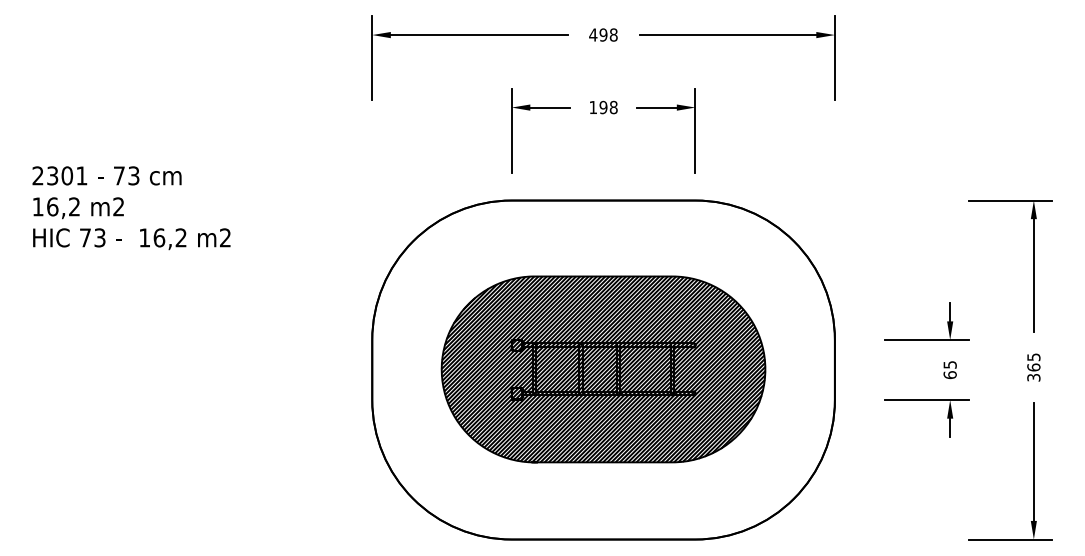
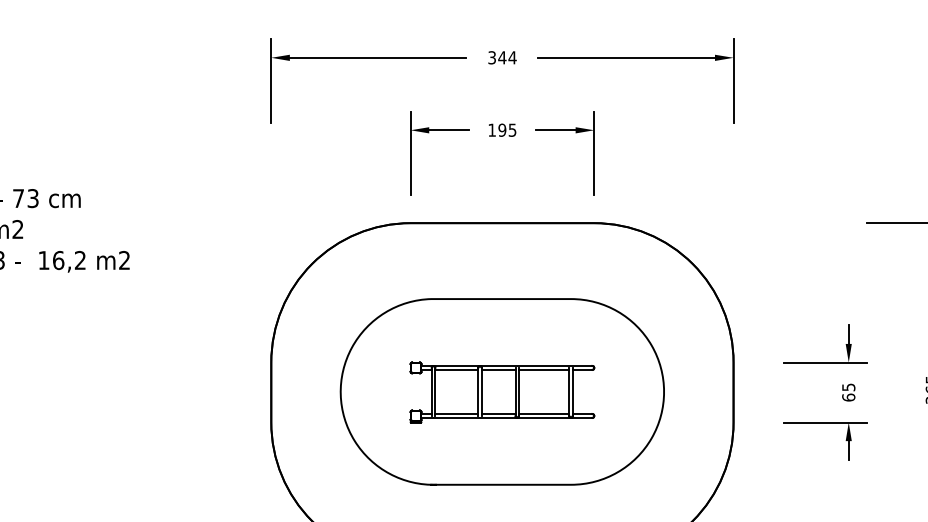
text: (603, 34) -> (502, 57), 498 -> 344
text: (613, 107) -> (512, 130), 198 -> 195
hatch: (603, 369) -> (502, 391), removed

